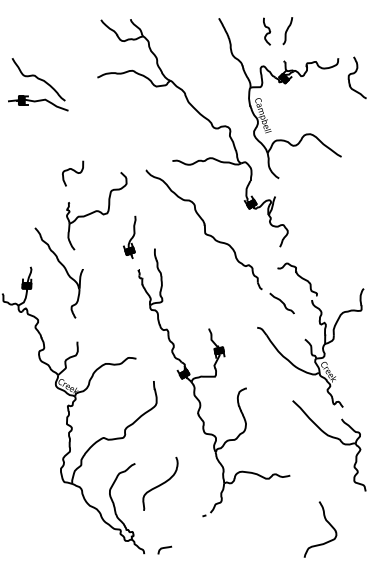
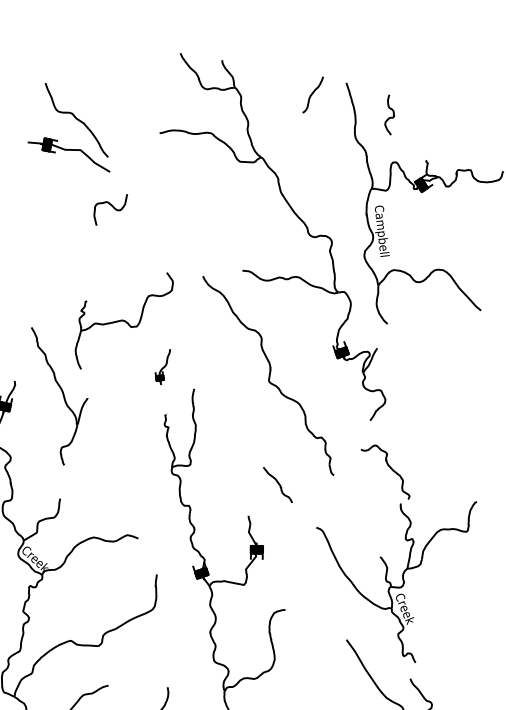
curve: (287, 31) -> (312, 95), moved
curve: (267, 32) -> (390, 116), moved
curve: (73, 171) -> (110, 206), moved
part: (129, 237) -> (161, 366), size x0.6
curve: (281, 302) -> (277, 483), moved

